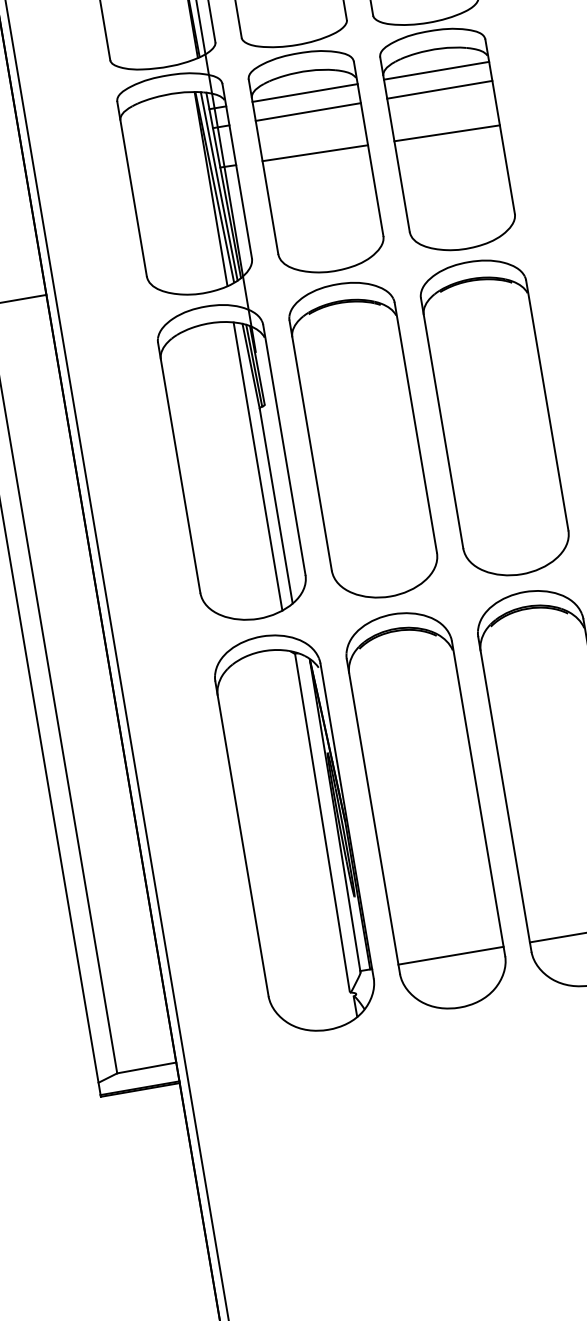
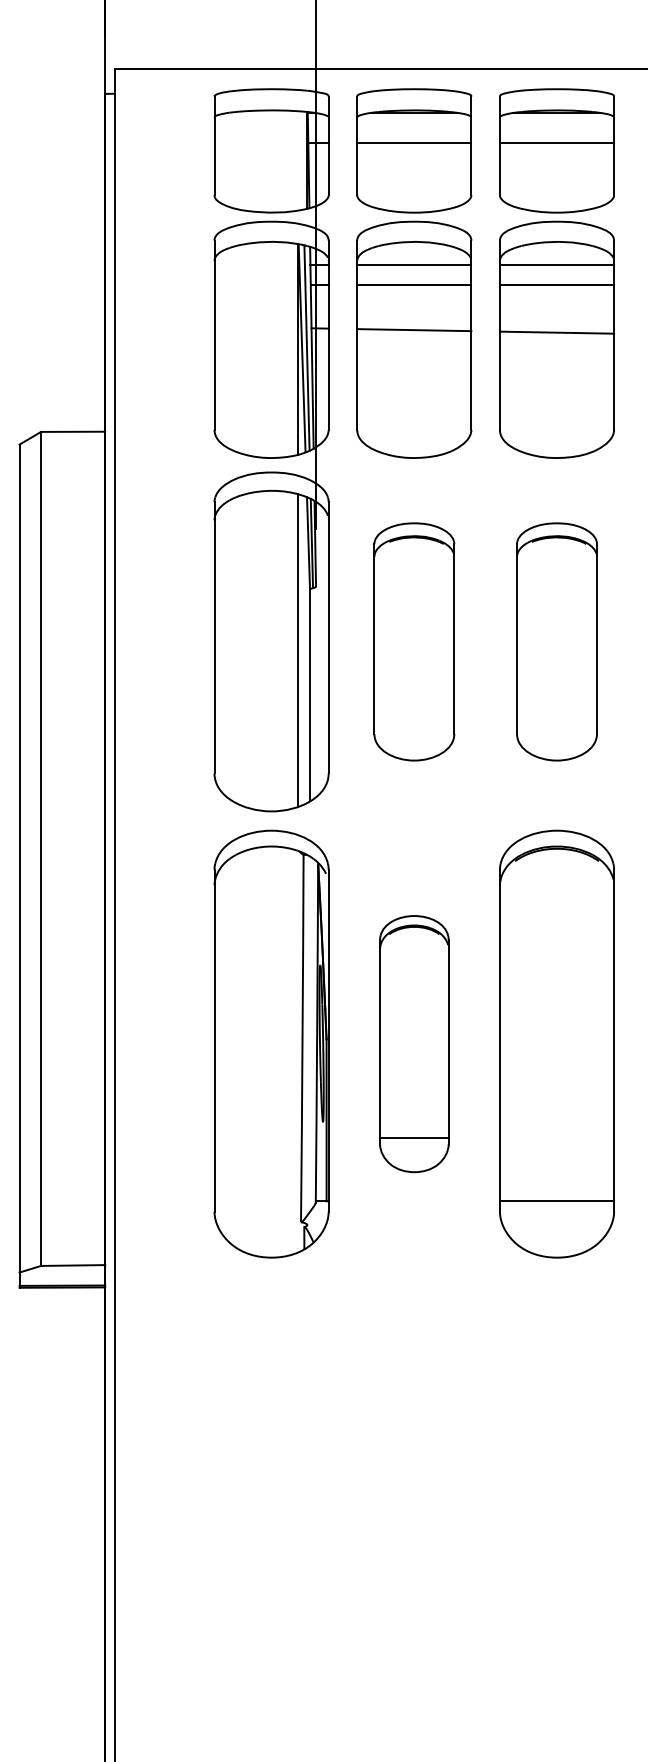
part: (494, 417) -> (556, 641), size x0.7
part: (363, 439) -> (414, 641), size x0.7
part: (426, 810) -> (414, 1043), size x0.6

